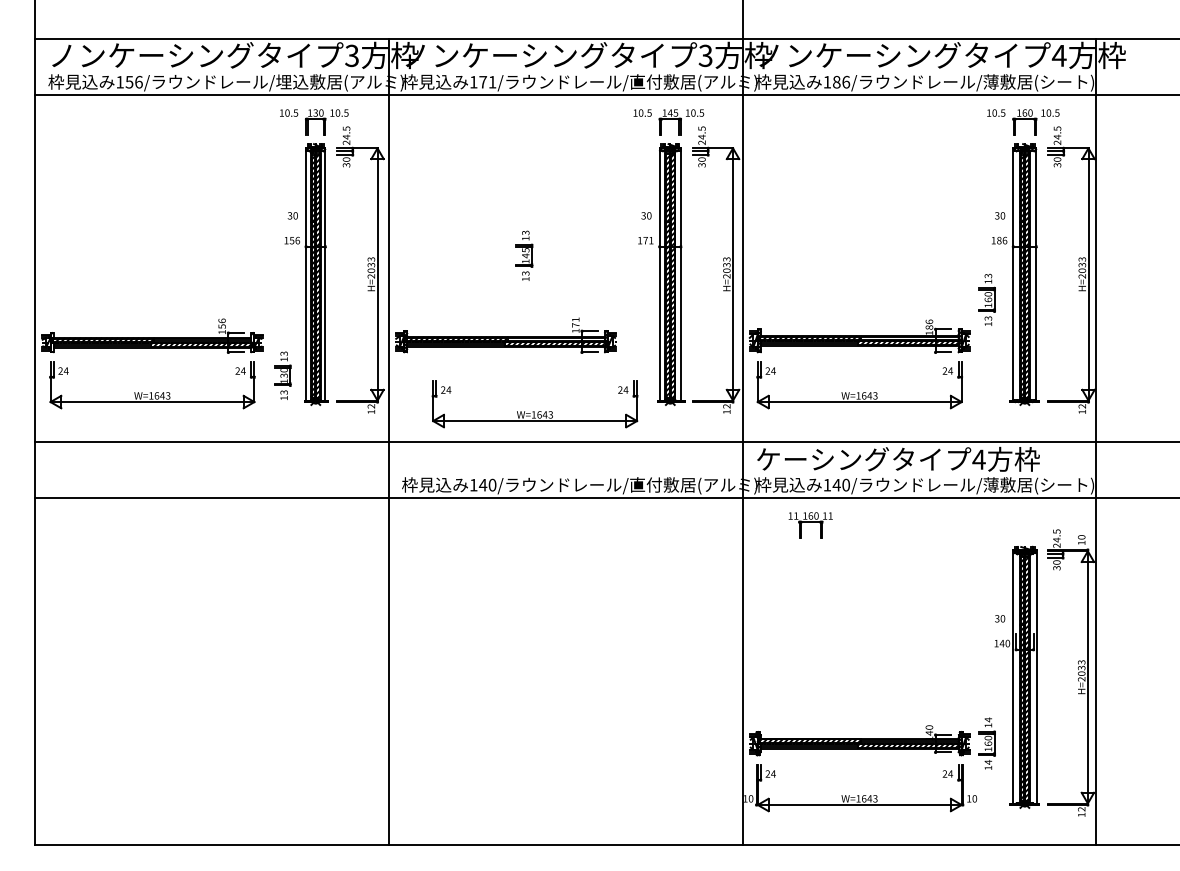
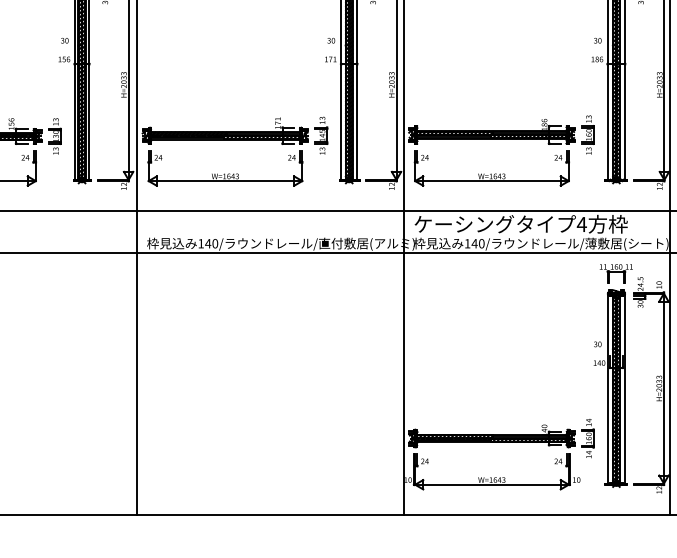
part: (524, 255) -> (321, 135), moved
part: (986, 299) -> (587, 134), moved
part: (282, 375) -> (54, 136), moved
part: (534, 411) -> (225, 173), moved
part: (810, 525) -> (616, 274), moved

